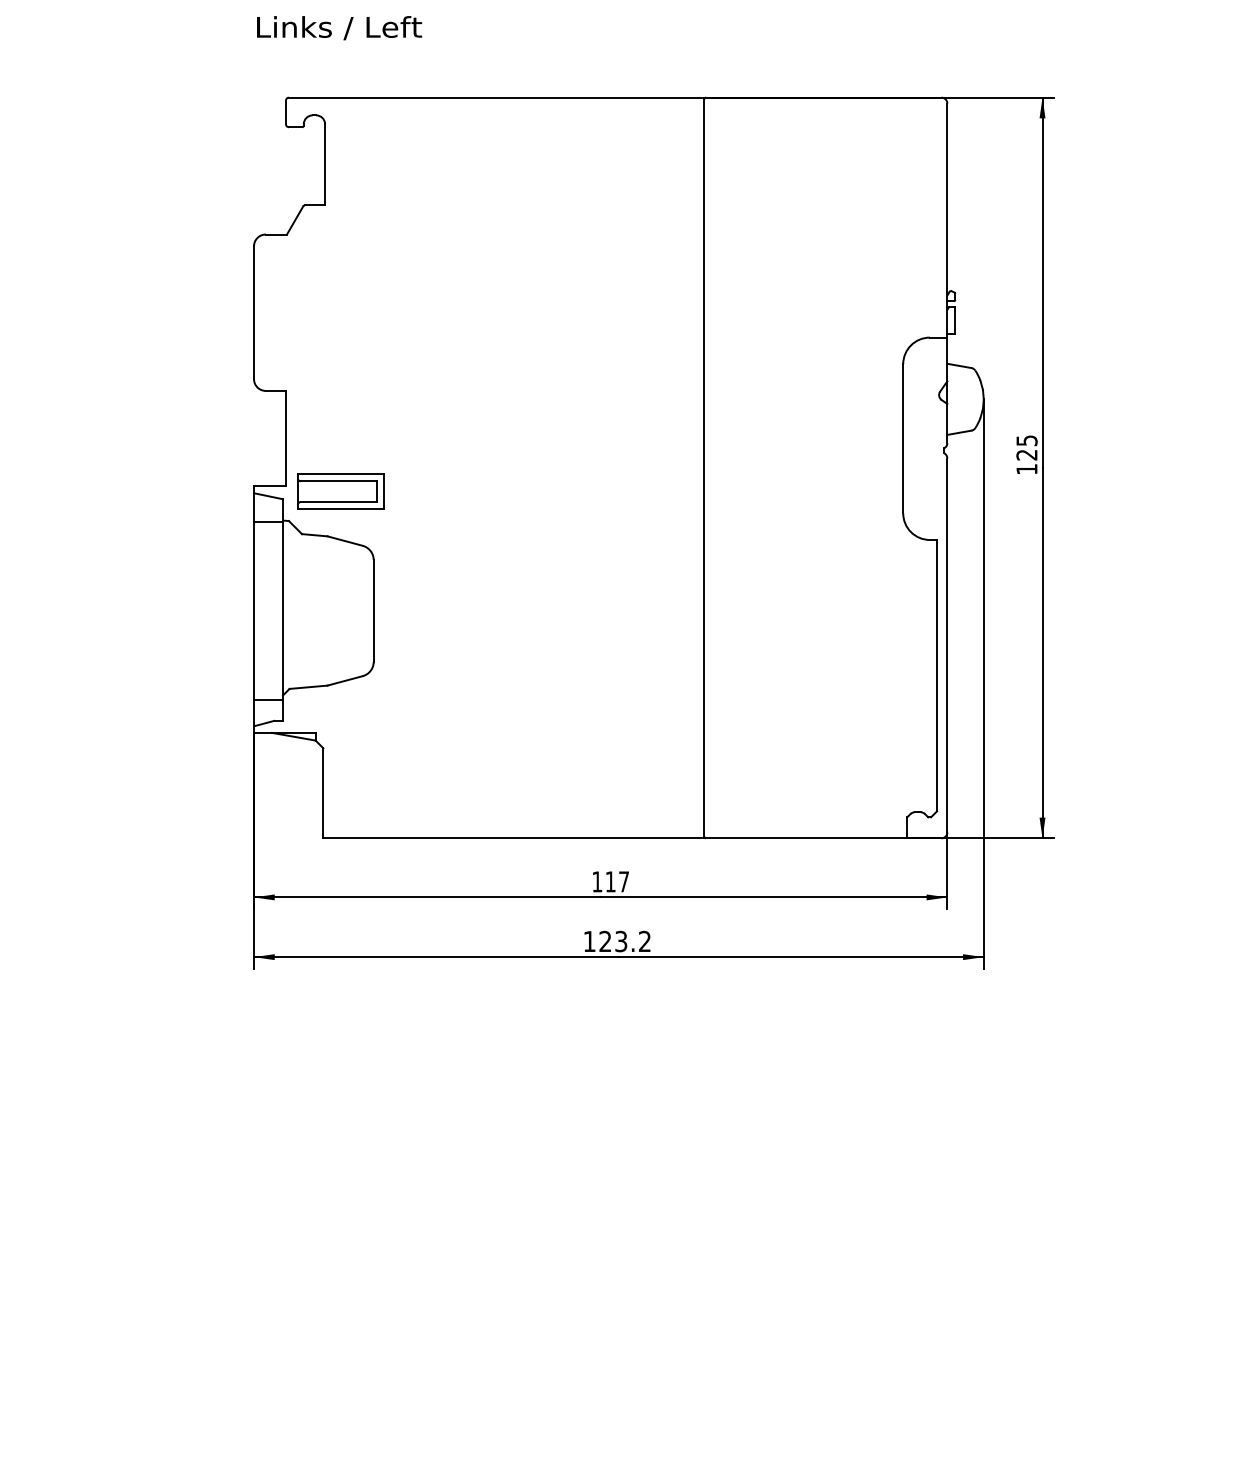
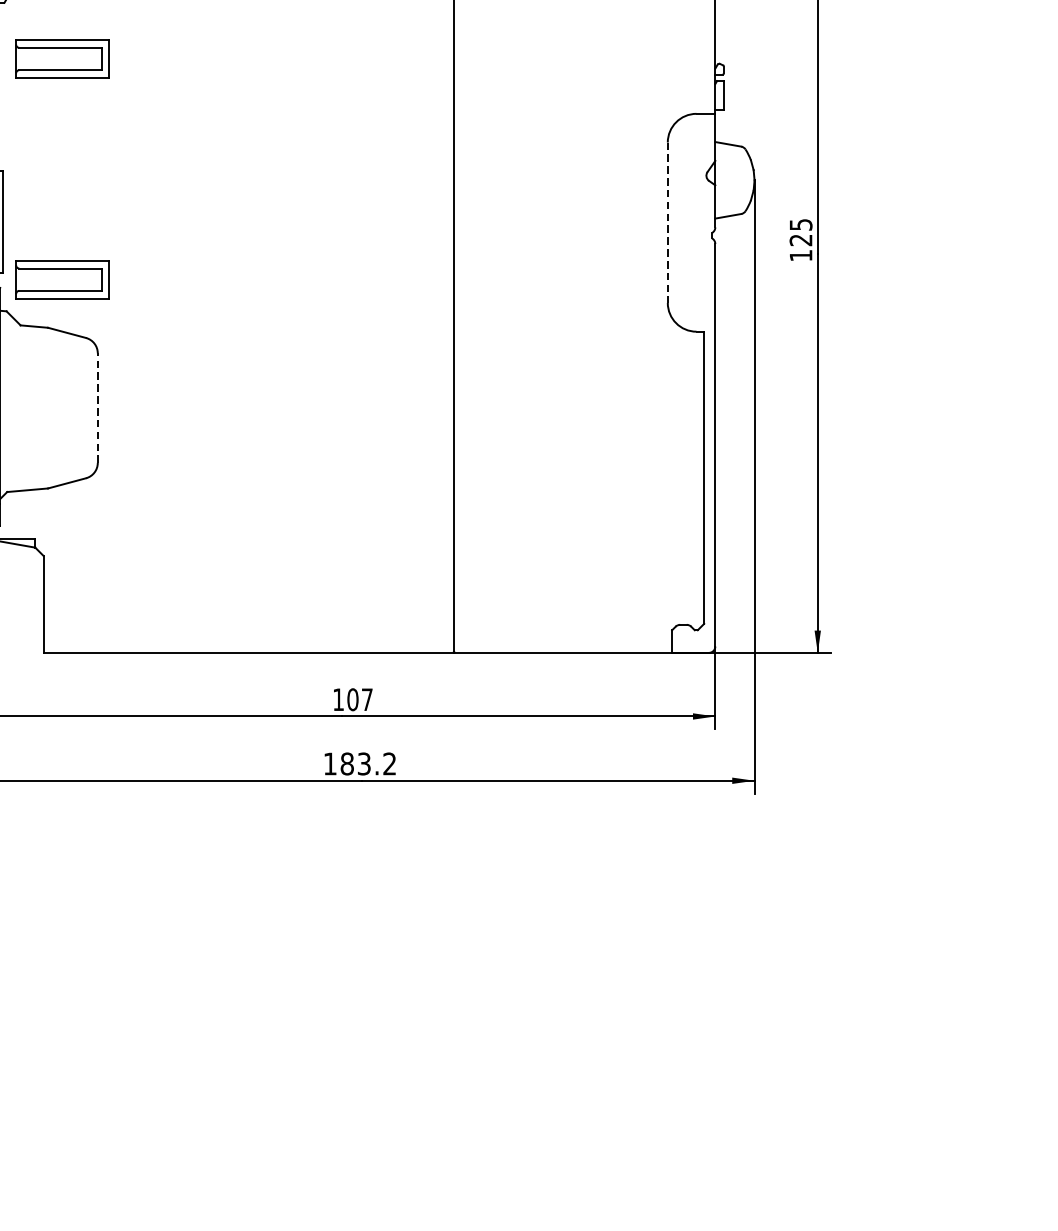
part: (340, 286) -> (62, 58), added
line: (903, 438) -> (668, 222), solid -> dashed
line: (373, 610) -> (97, 407), solid -> dashed
text: (610, 881) -> (352, 699), 117 -> 107
text: (605, 941) -> (347, 763), 123.2 -> 183.2

